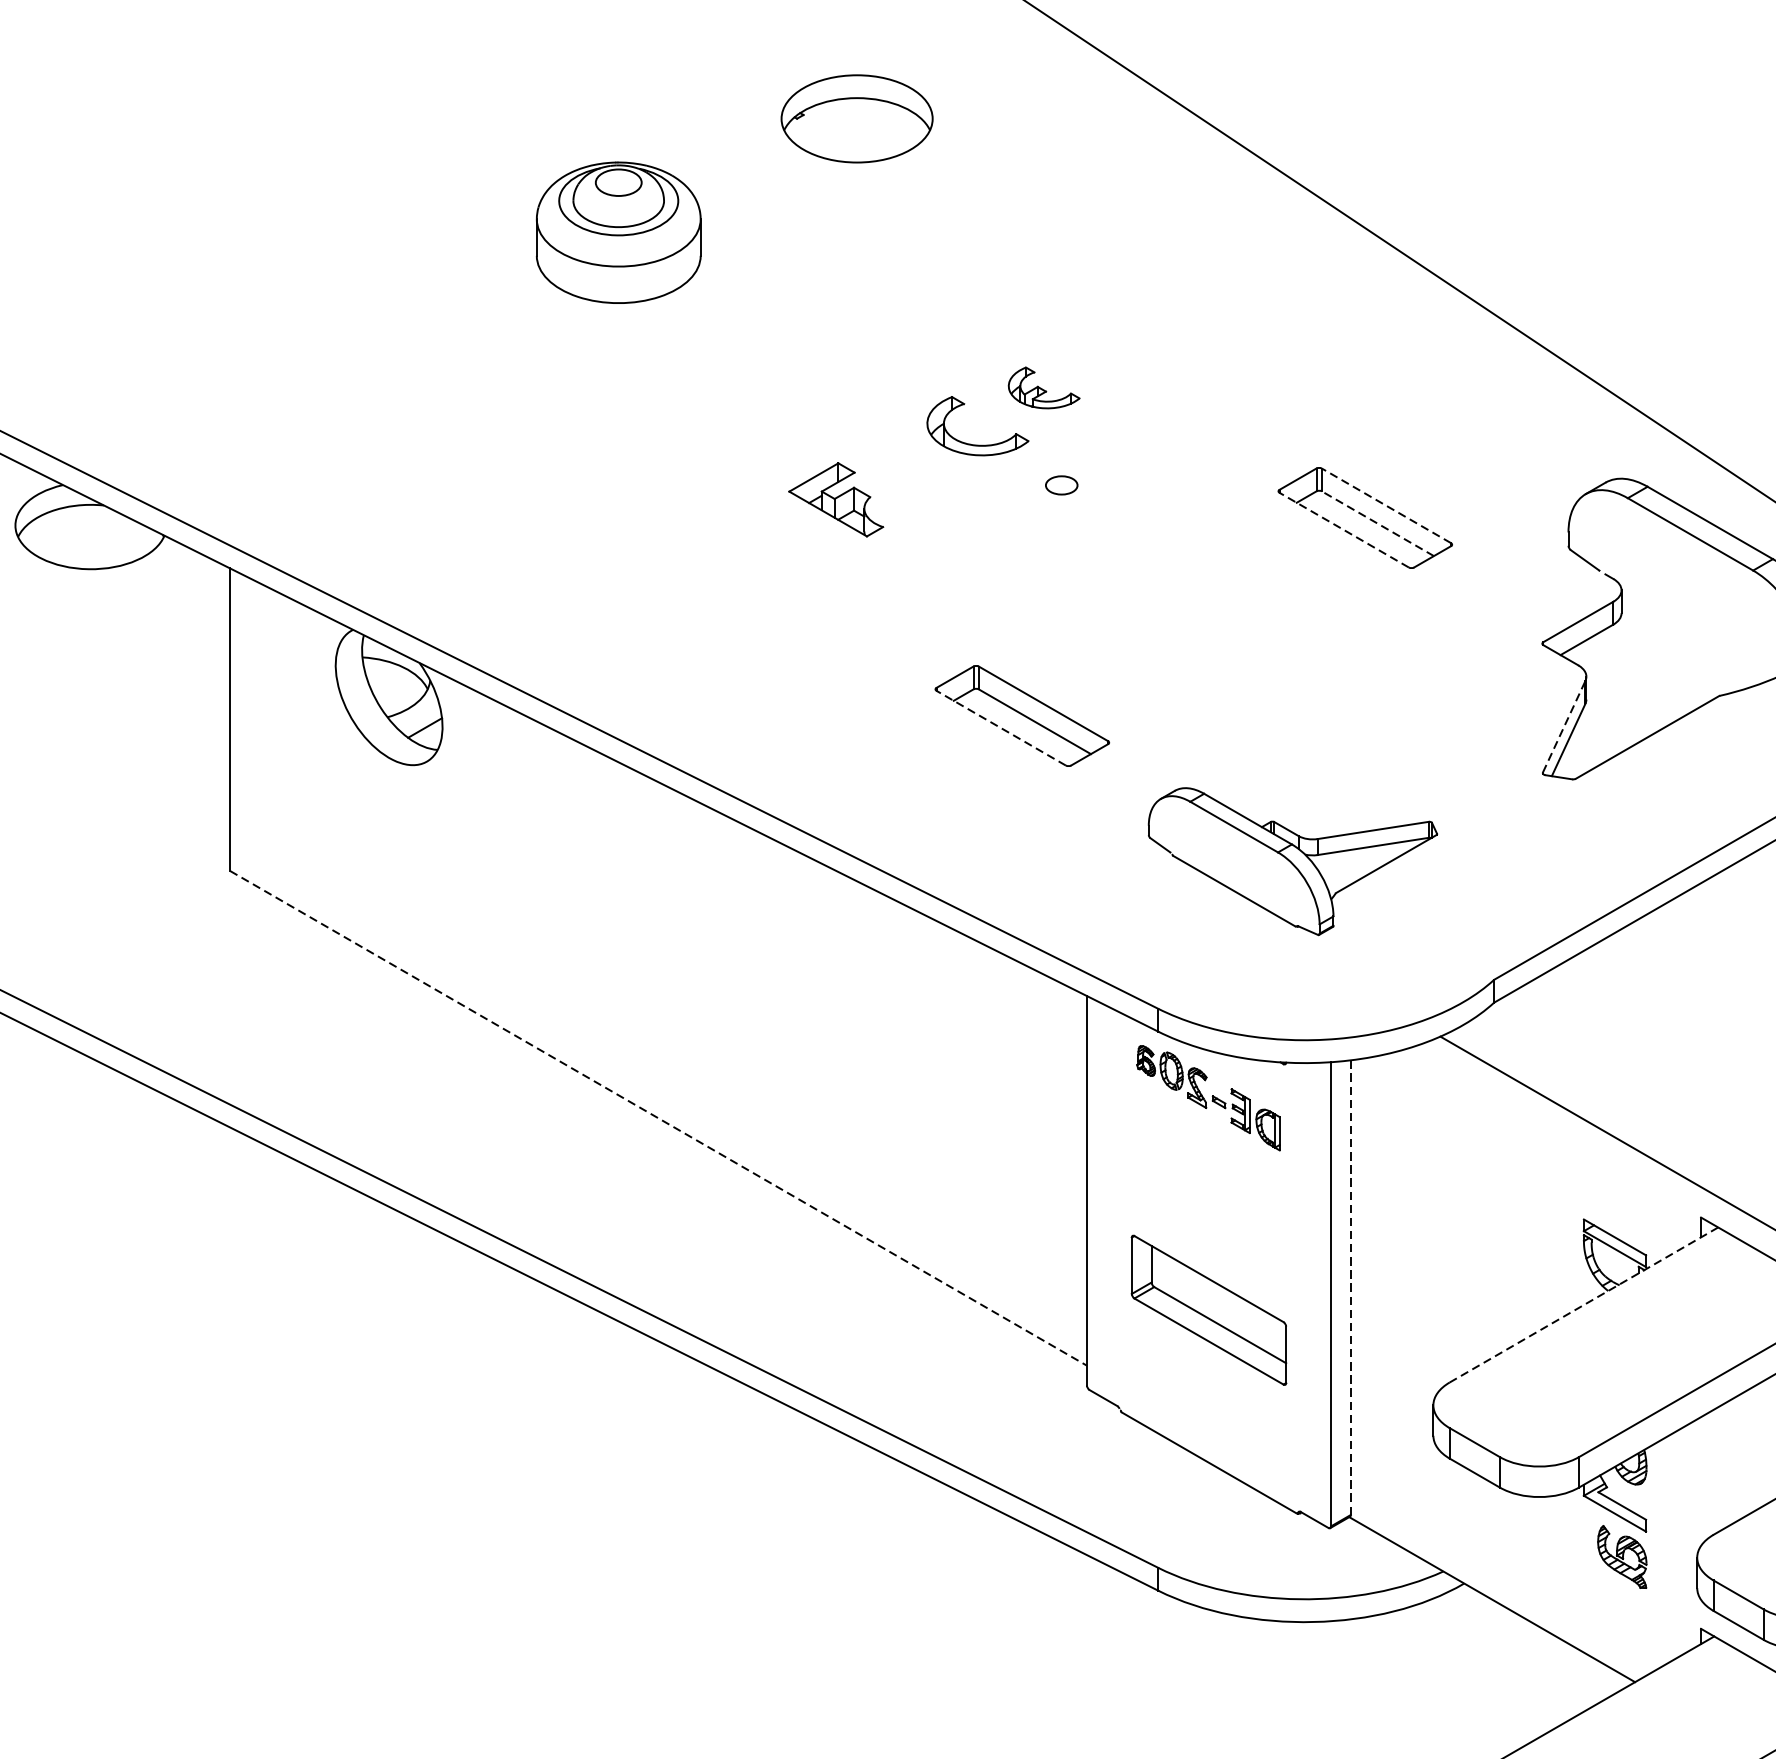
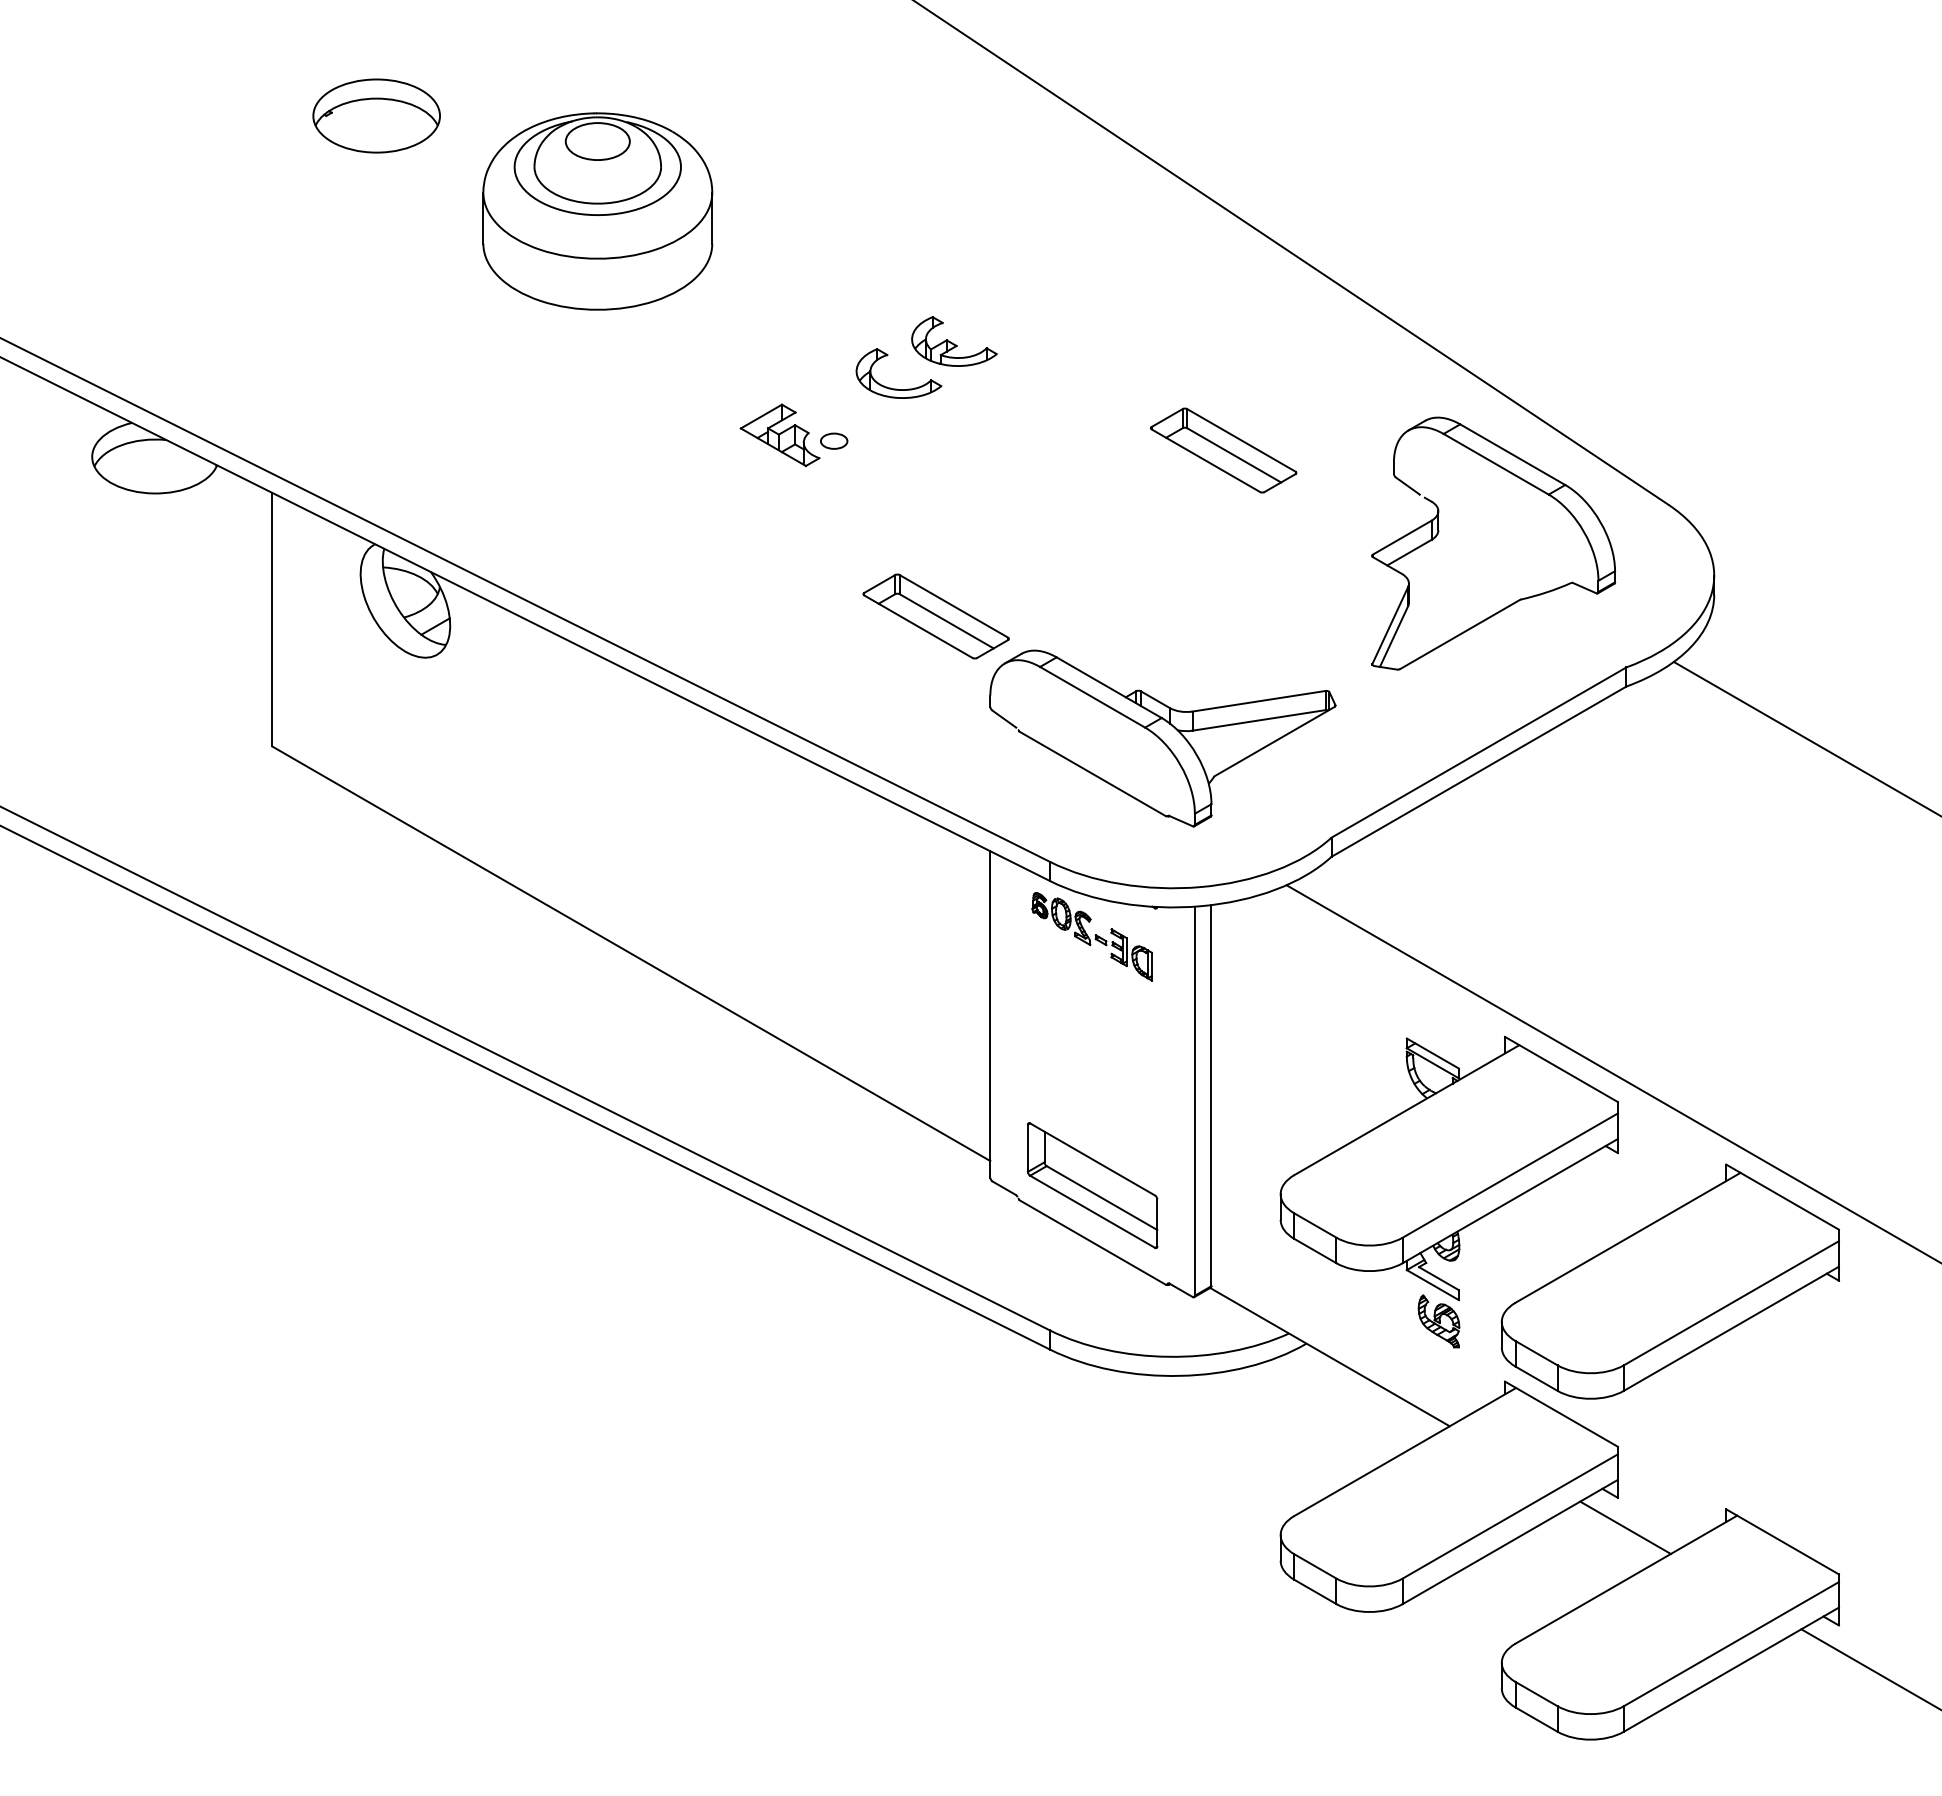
part: (856, 118) -> (376, 115), moved
part: (618, 232) -> (597, 211), size x1.67
part: (1044, 387) -> (954, 341), size x1.43
part: (1062, 484) -> (834, 440), moved
line: (1386, 506) -> (1241, 440), dashed -> solid
line: (1377, 523) -> (1233, 455), dashed -> solid
line: (1343, 529) -> (1205, 460), dashed -> solid
line: (1564, 726) -> (1390, 625), dashed -> solid
line: (1001, 727) -> (918, 626), dashed -> solid
part: (1292, 861) -> (1162, 738), size x1.43
line: (658, 1118) -> (631, 953), dashed -> solid
line: (1350, 1287) -> (1211, 1095), dashed -> solid
line: (1583, 1305) -> (1406, 1110), dashed -> solid
part: (1208, 1310) -> (1092, 1185), moved

